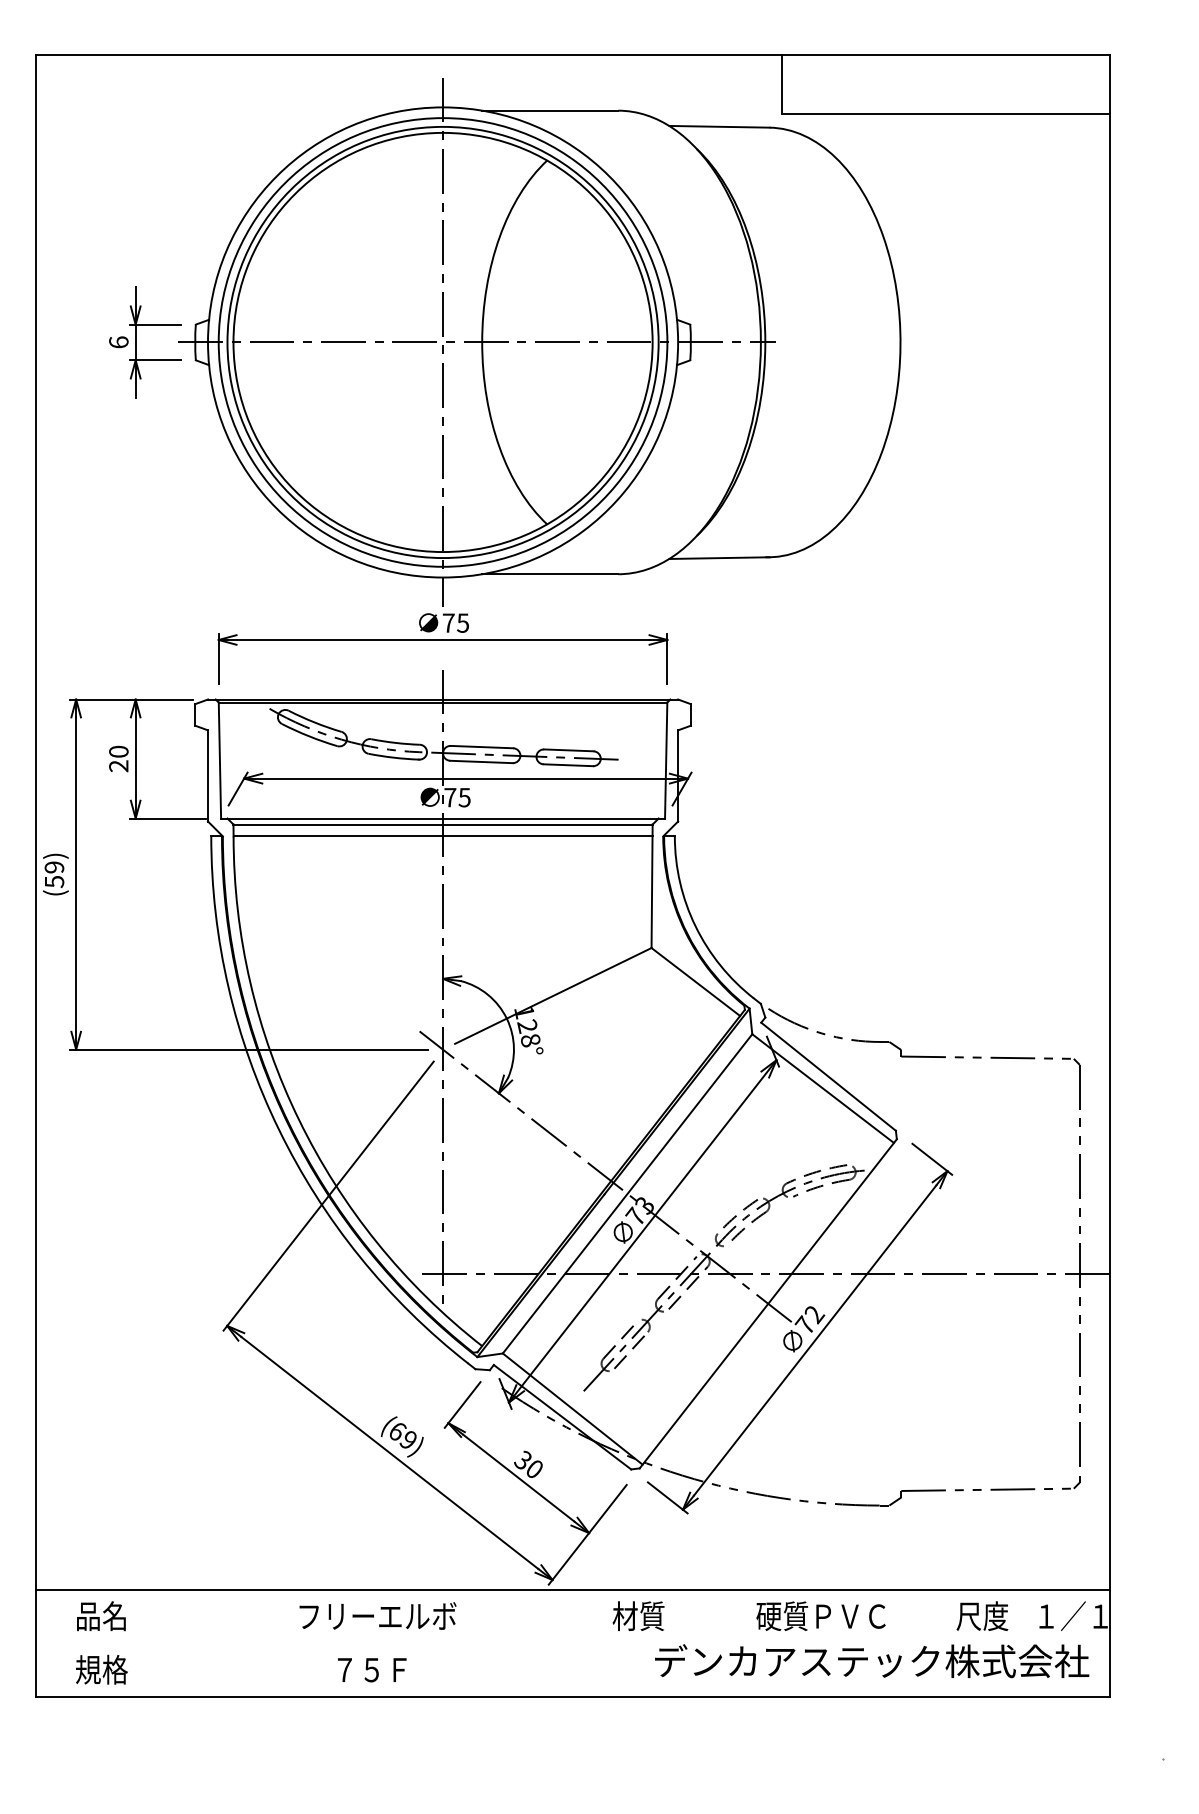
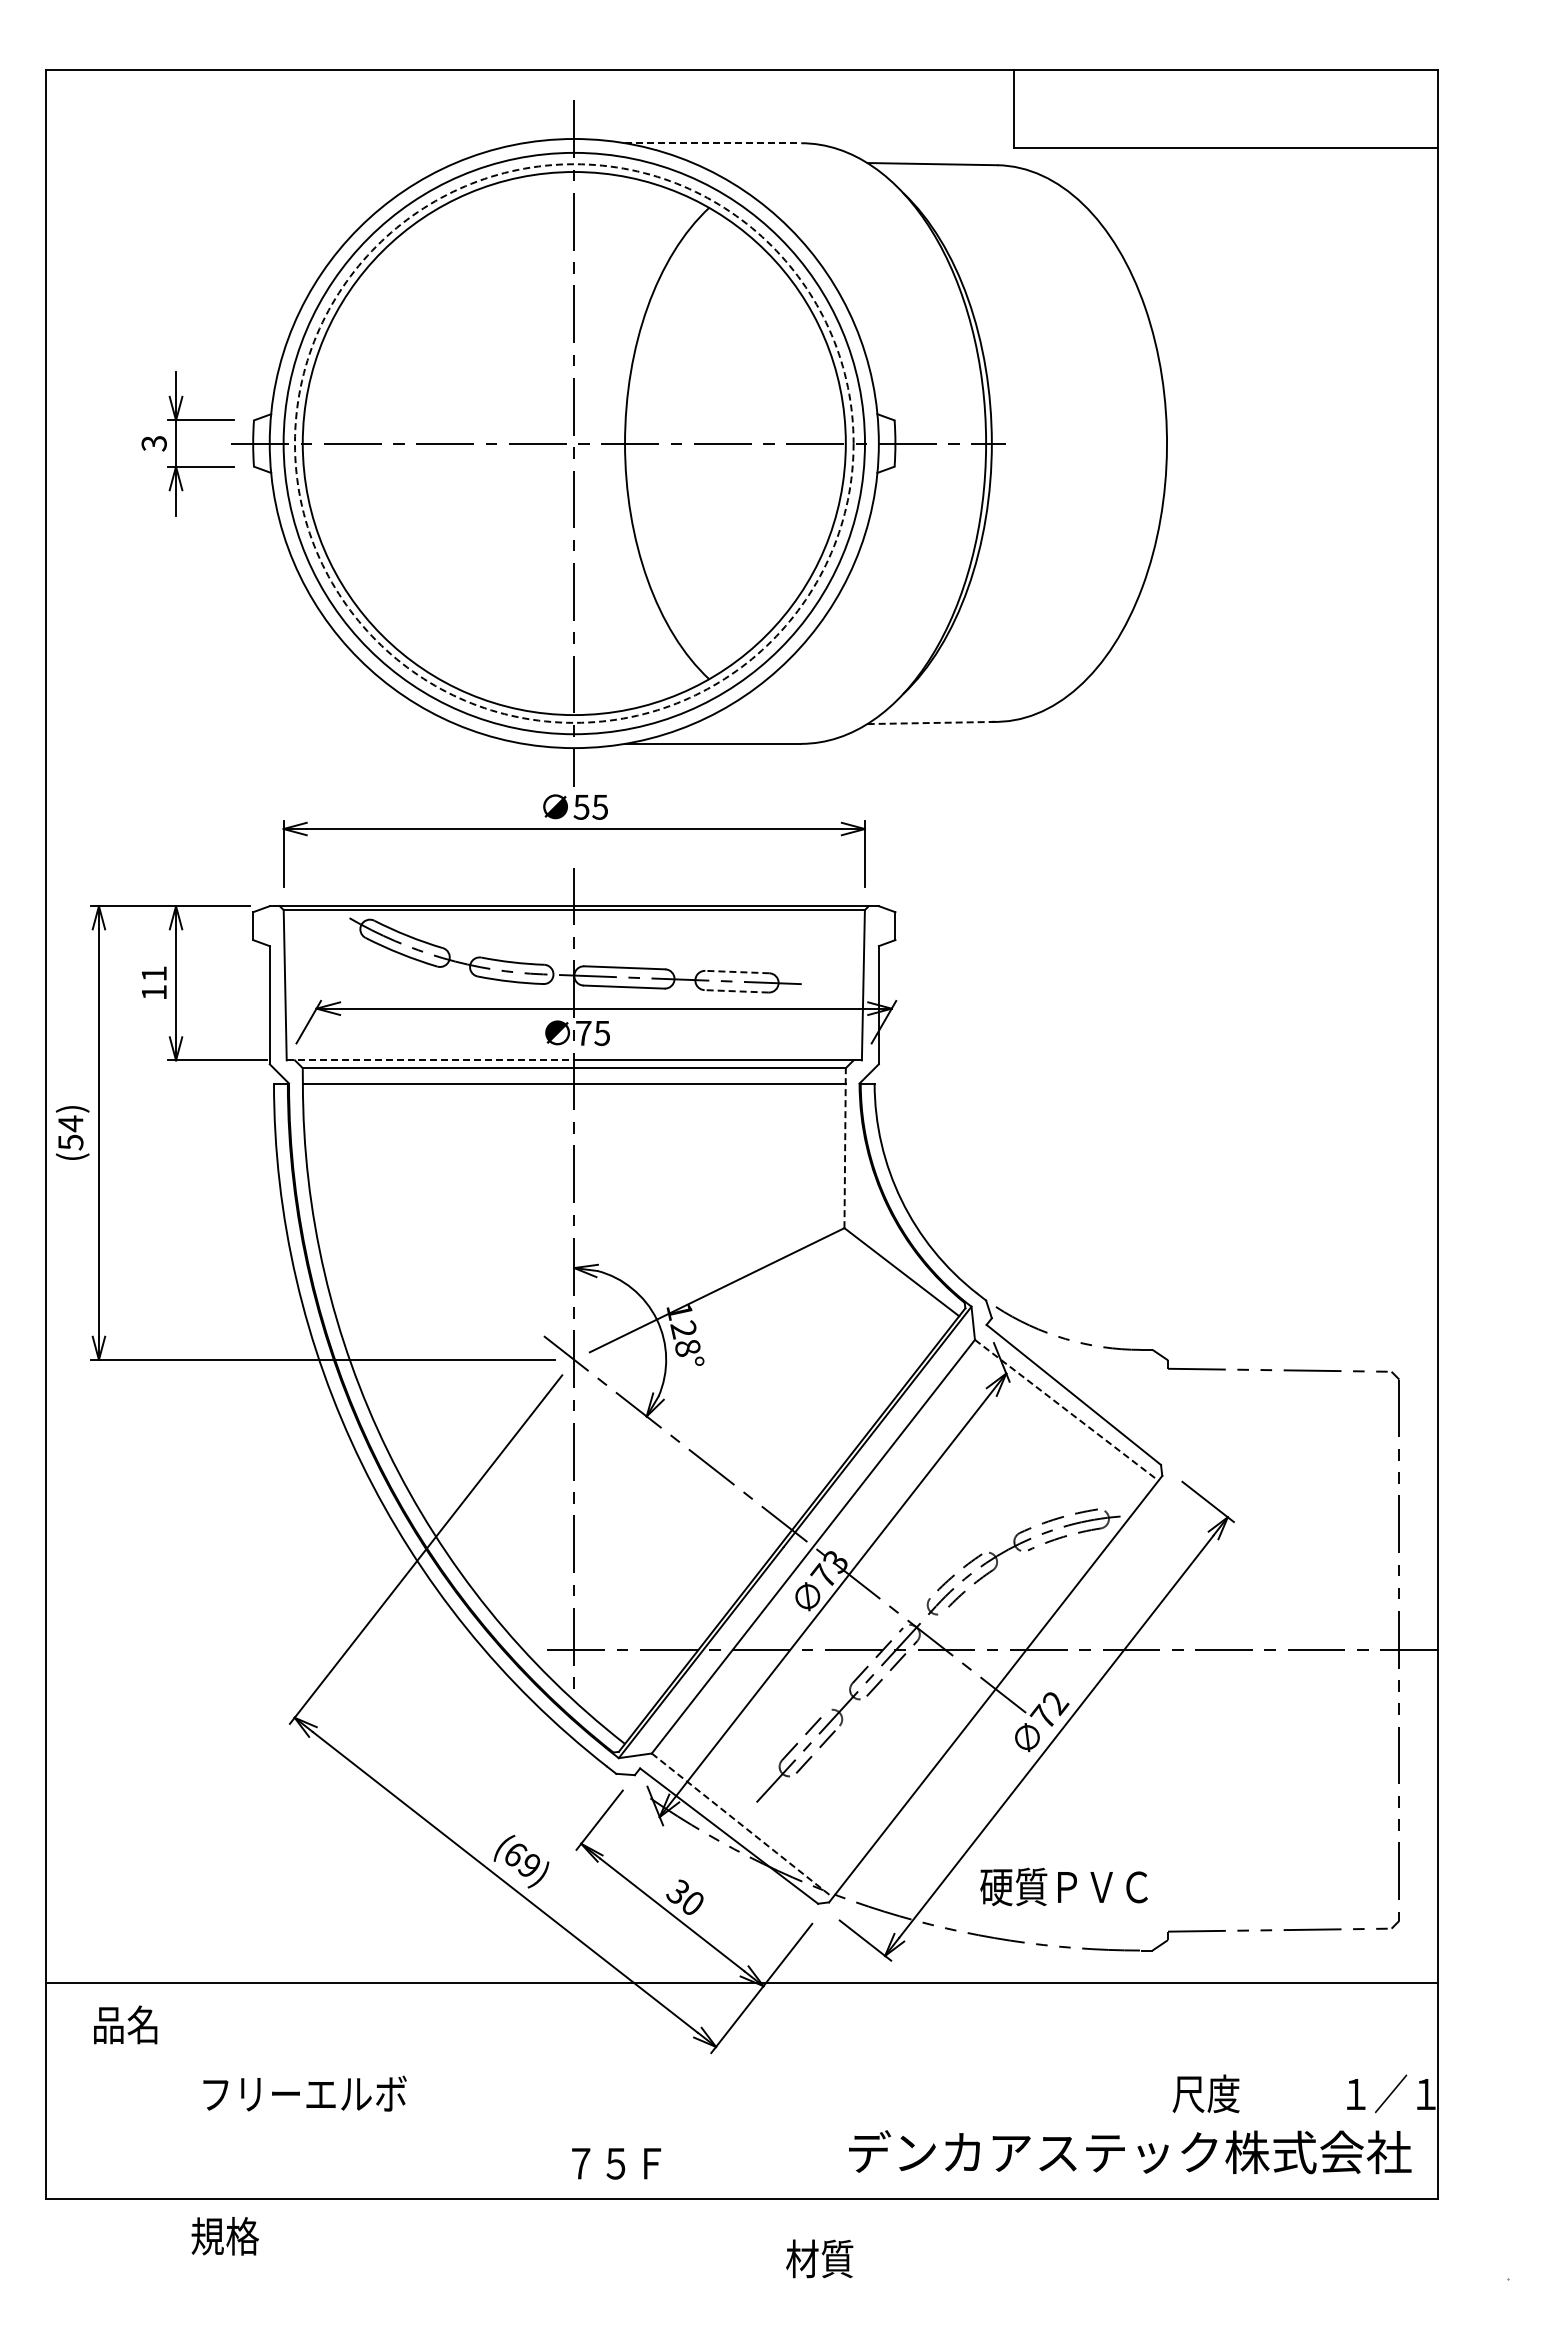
line: (550, 110) -> (713, 143), solid -> dashed
text: (118, 342) -> (153, 443), 6 -> 3
circle: (442, 342) -> (573, 443), solid -> dashed
line: (719, 557) -> (932, 722), solid -> dashed
text: (448, 623) -> (581, 807), 75 -> 55
line: (568, 750) -> (736, 972), solid -> dashed
text: (118, 759) -> (153, 983), 20 -> 11
line: (568, 765) -> (736, 991), solid -> dashed
line: (332, 818) -> (430, 1060), solid -> dashed
text: (54, 867) -> (70, 1123), (59) -> (54)
line: (652, 885) -> (845, 1147), solid -> dashed
line: (822, 1088) -> (1066, 1410), solid -> dashed
line: (572, 1409) -> (742, 1825), solid -> dashed
line: (572, 1589) -> (742, 1982), moved
text: (101, 1615) -> (125, 2024), moved
text: (377, 1615) -> (304, 2093), moved
text: (638, 1615) -> (819, 2258), moved
text: (820, 1615) -> (1063, 1886), moved
text: (981, 1615) -> (1205, 2093), moved
text: (102, 1669) -> (225, 2236), moved
text: (372, 1669) -> (616, 2163), moved

